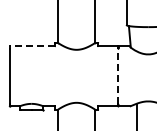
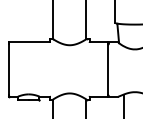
line: (31, 46) -> (28, 42), dashed -> solid
line: (118, 76) -> (107, 69), dashed -> solid

